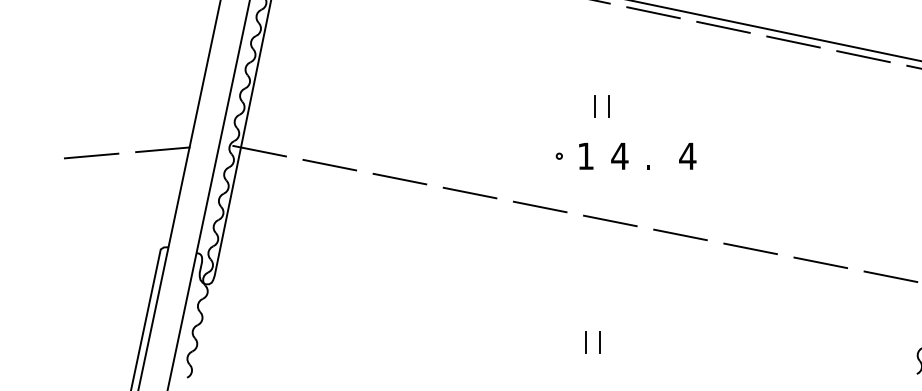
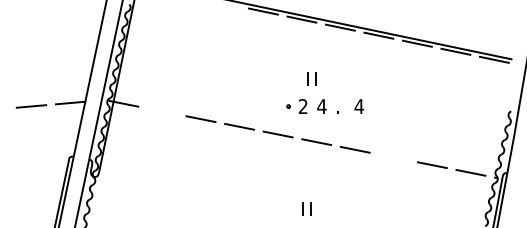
text: (584, 156) -> (302, 106), 1 -> 2
line: (329, 165) -> (162, 111), removed
line: (750, 248) -> (393, 157), removed

